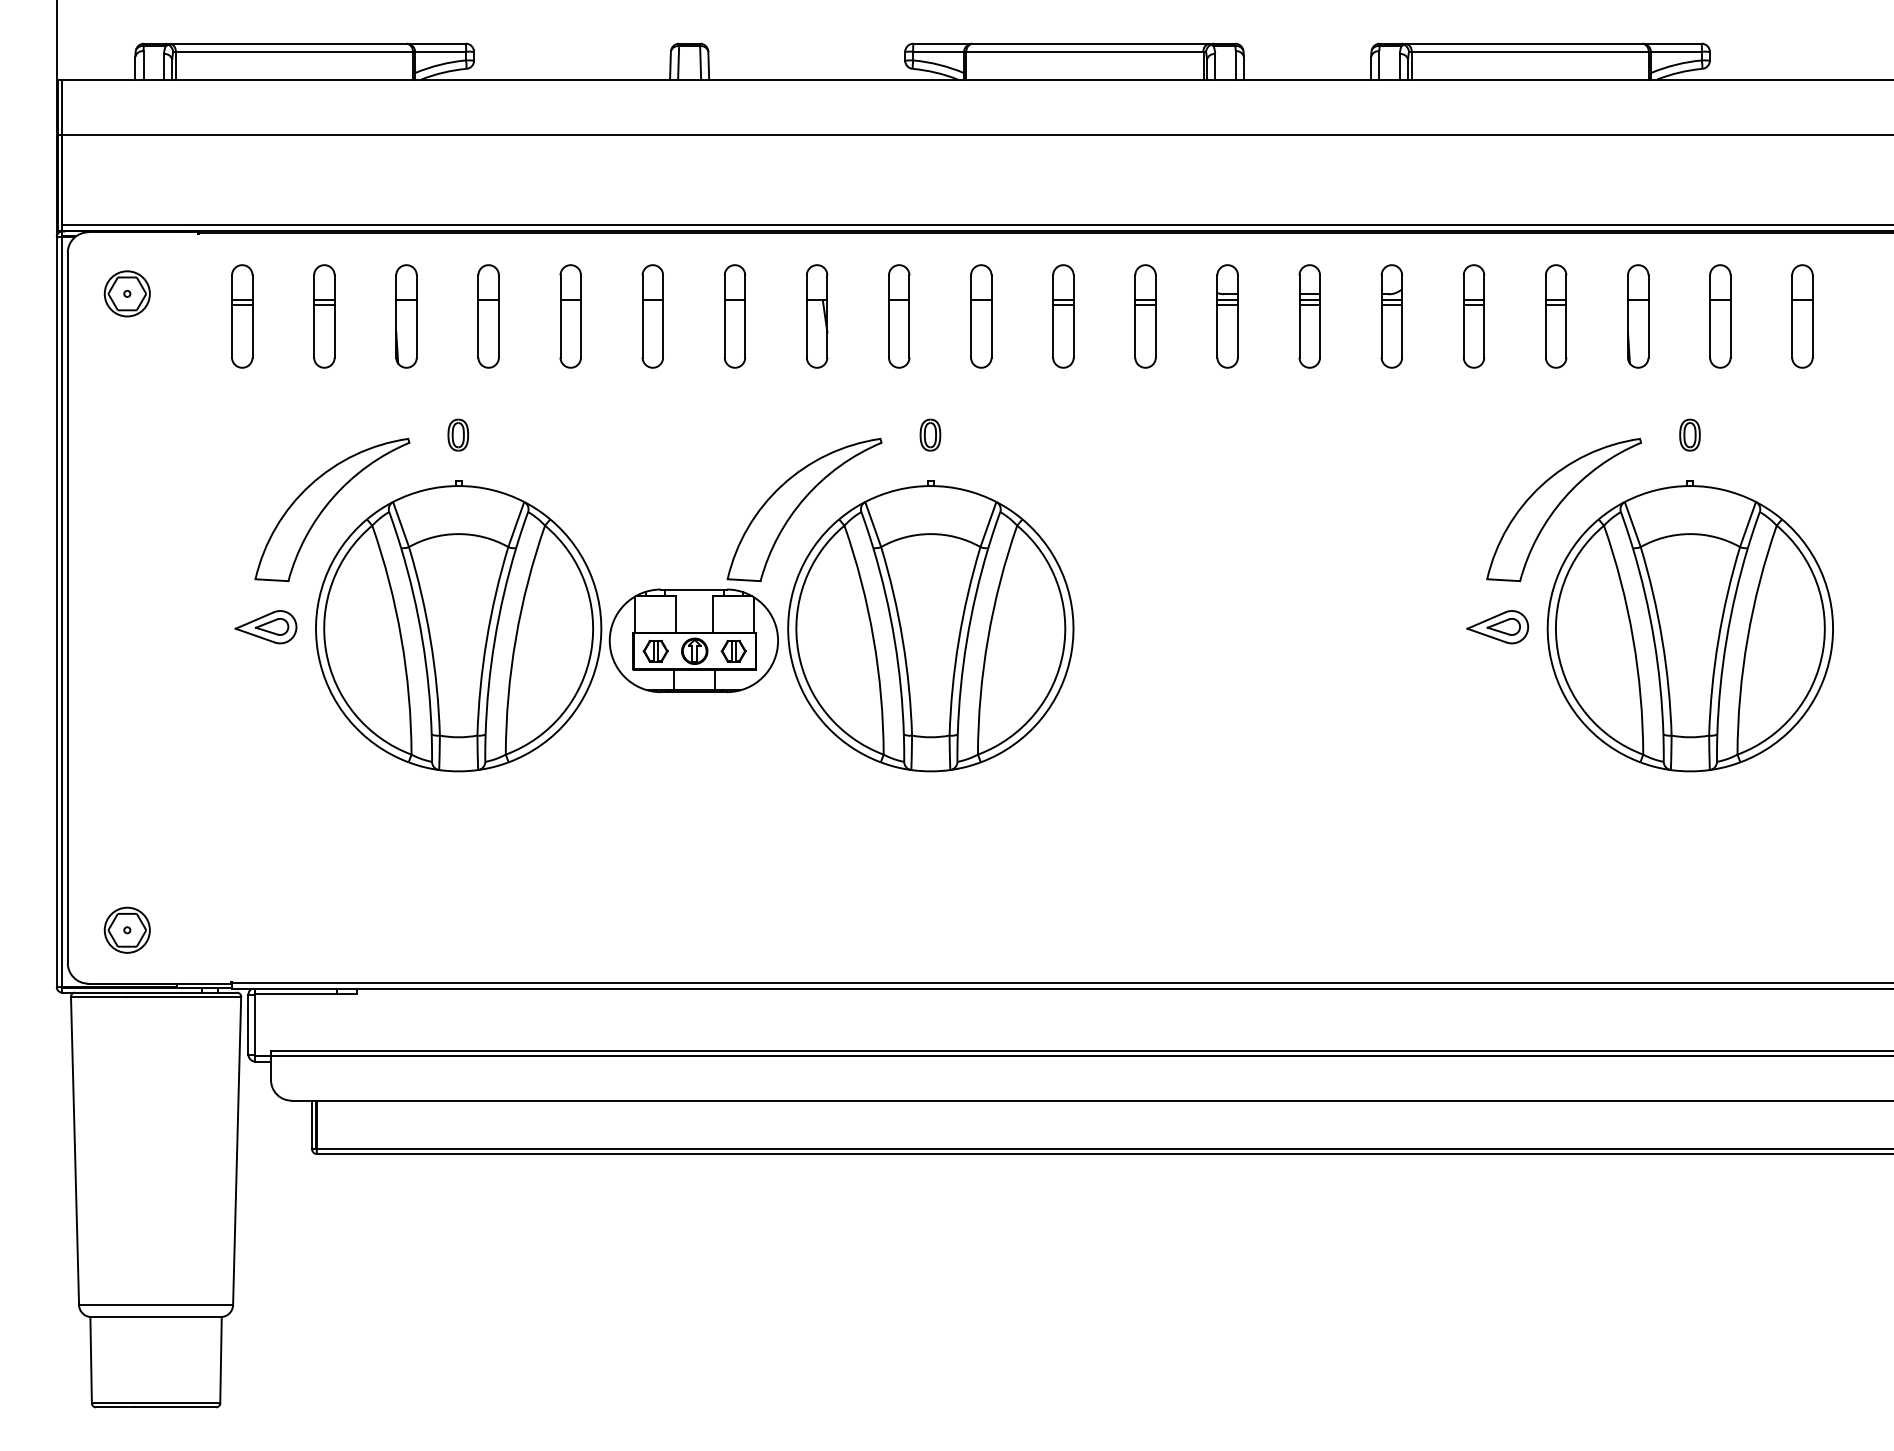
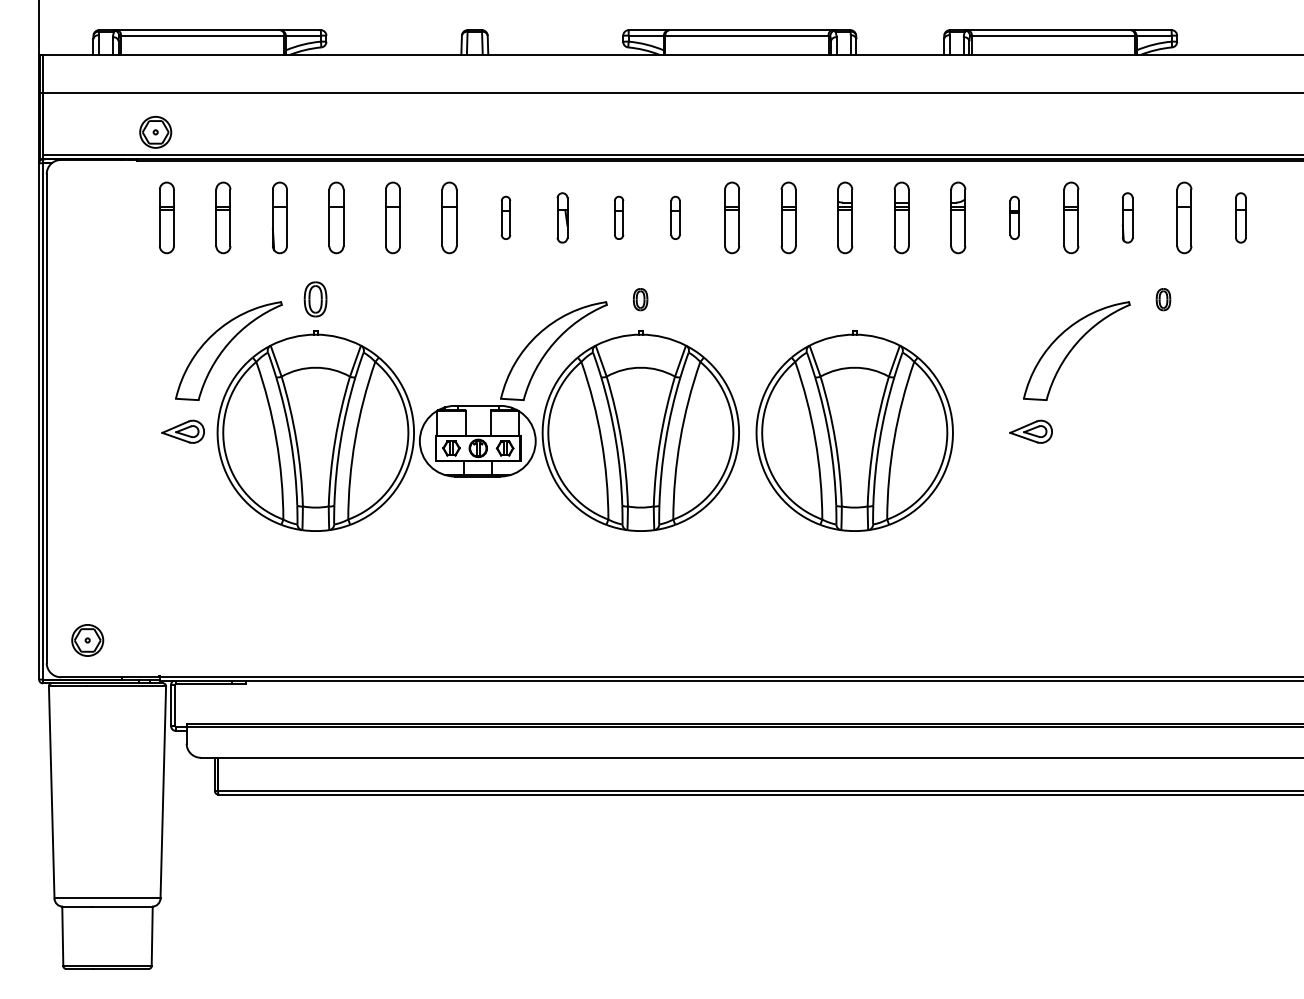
part: (127, 292) -> (155, 131), moved
part: (734, 315) -> (505, 217), size x0.6
part: (816, 315) -> (562, 217), size x0.7
part: (898, 315) -> (618, 217), size x0.6
part: (981, 315) -> (675, 217), size x0.6
part: (1473, 315) -> (1014, 217), size x0.6
part: (1637, 315) -> (1127, 217), size x0.7
part: (1801, 315) -> (1240, 217), size x0.7
part: (458, 434) -> (315, 299), size x1.6
part: (1690, 625) -> (854, 430), moved

